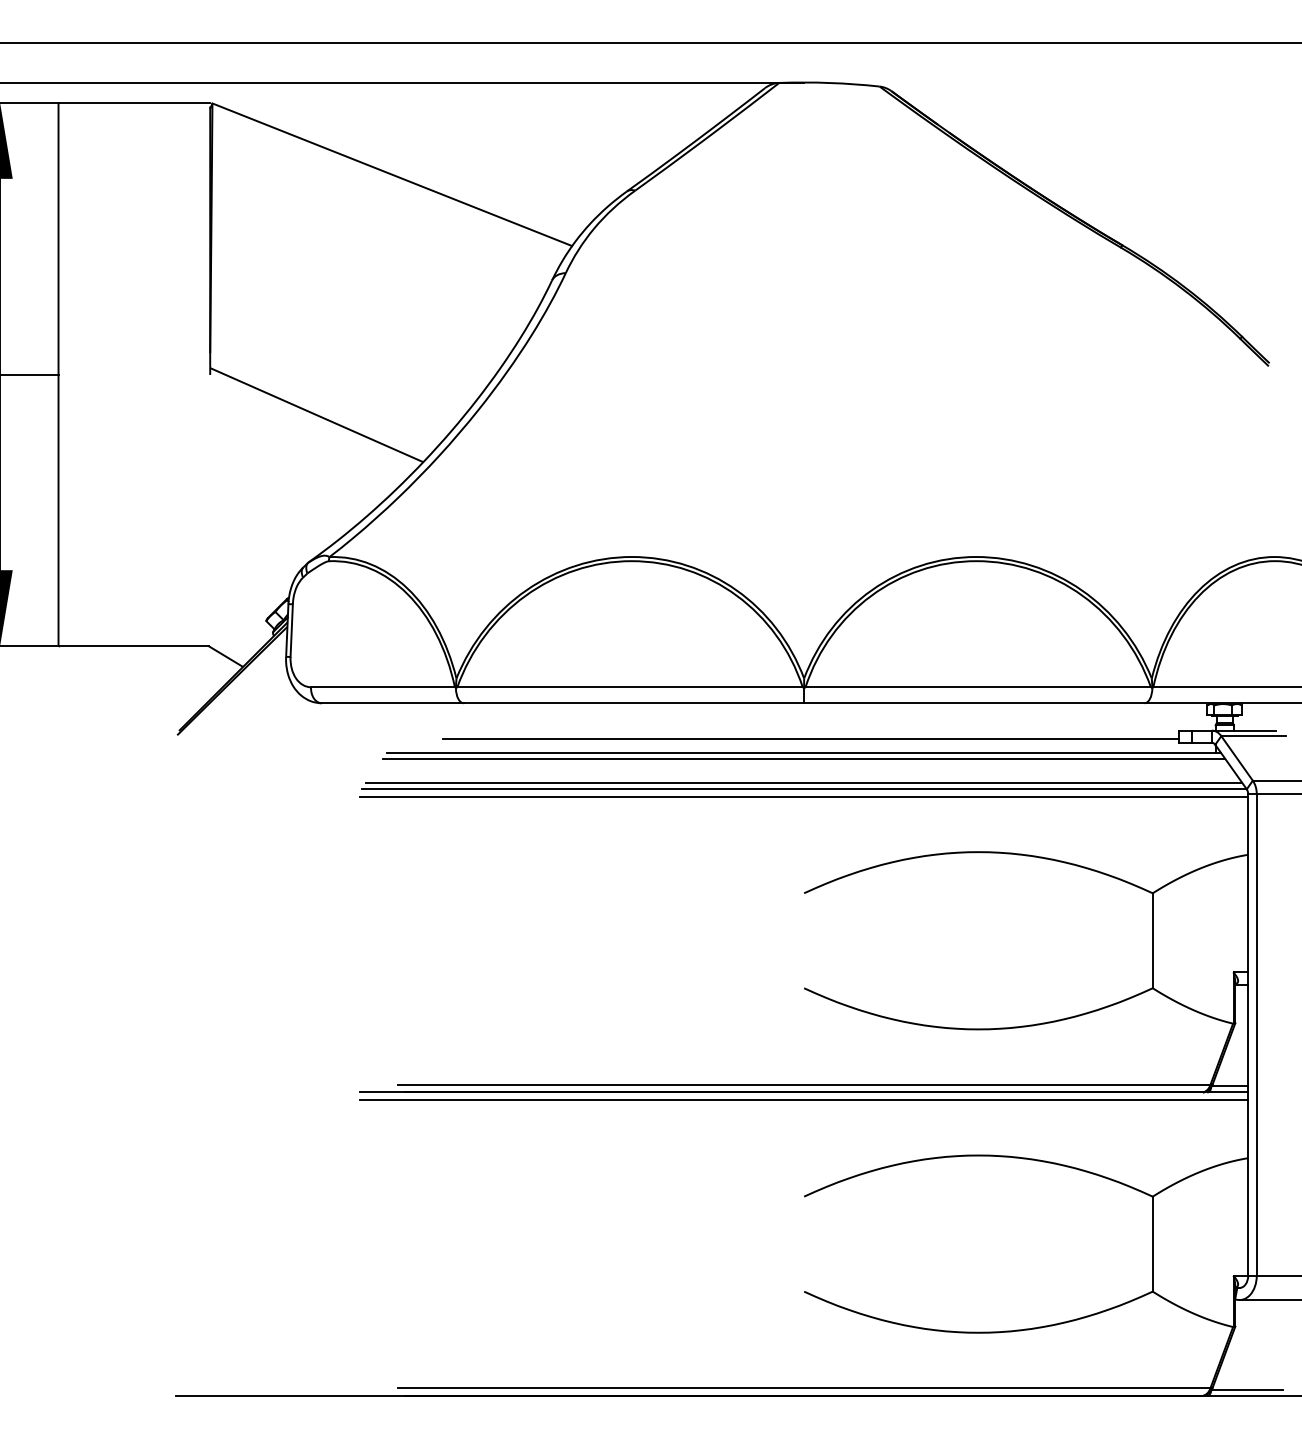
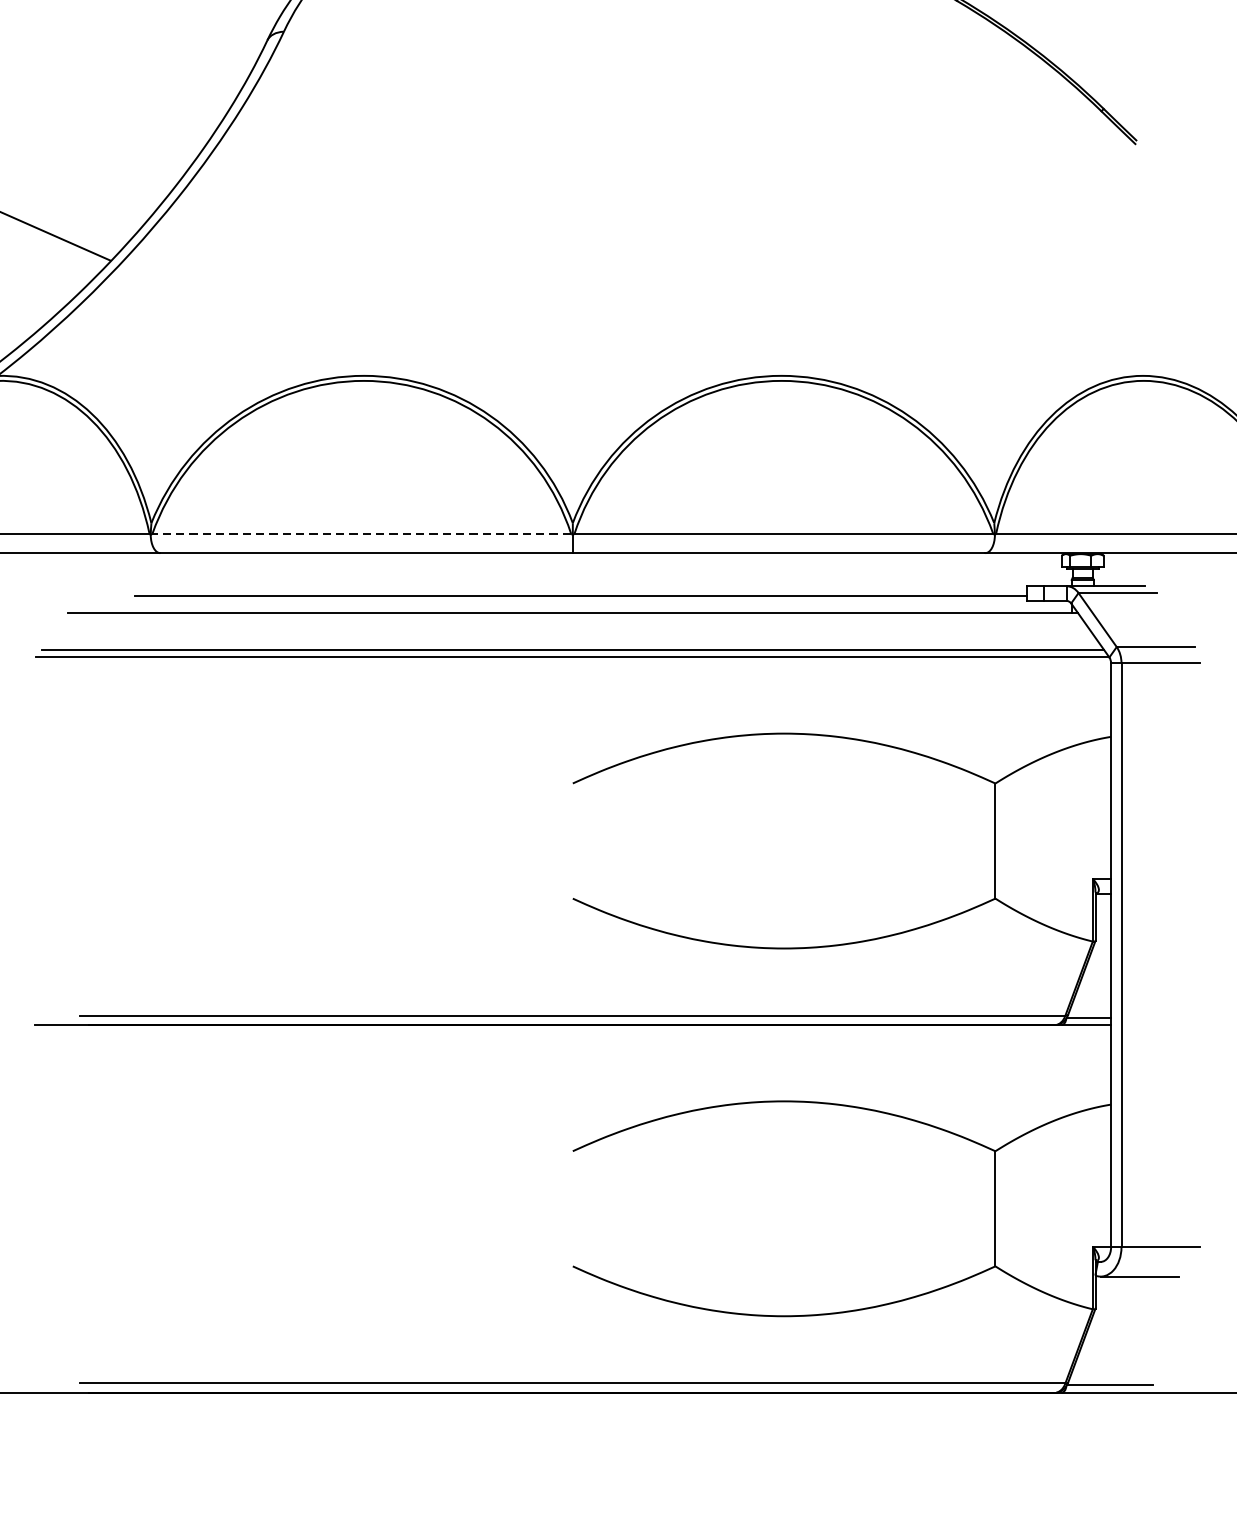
line: (630, 687) -> (362, 534), solid -> dashed
line: (804, 758) -> (573, 620), removed
line: (804, 796) -> (573, 666), removed
line: (804, 1100) -> (573, 1034), removed

